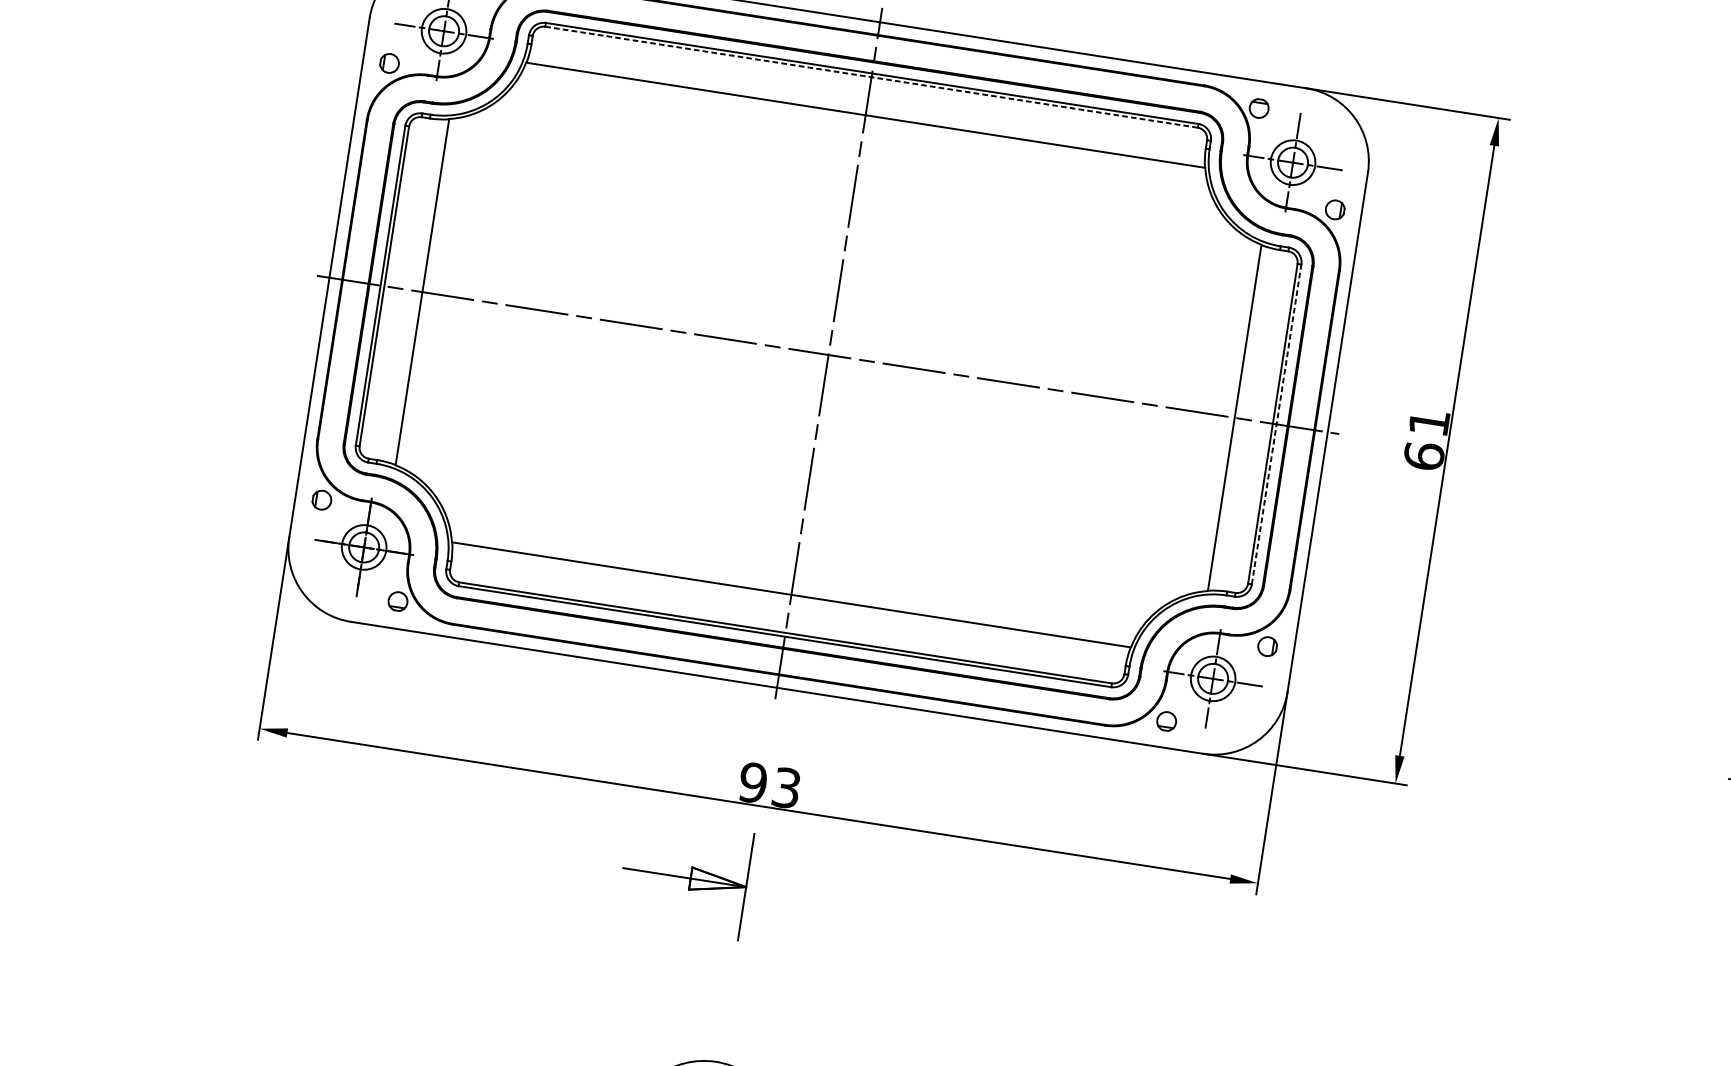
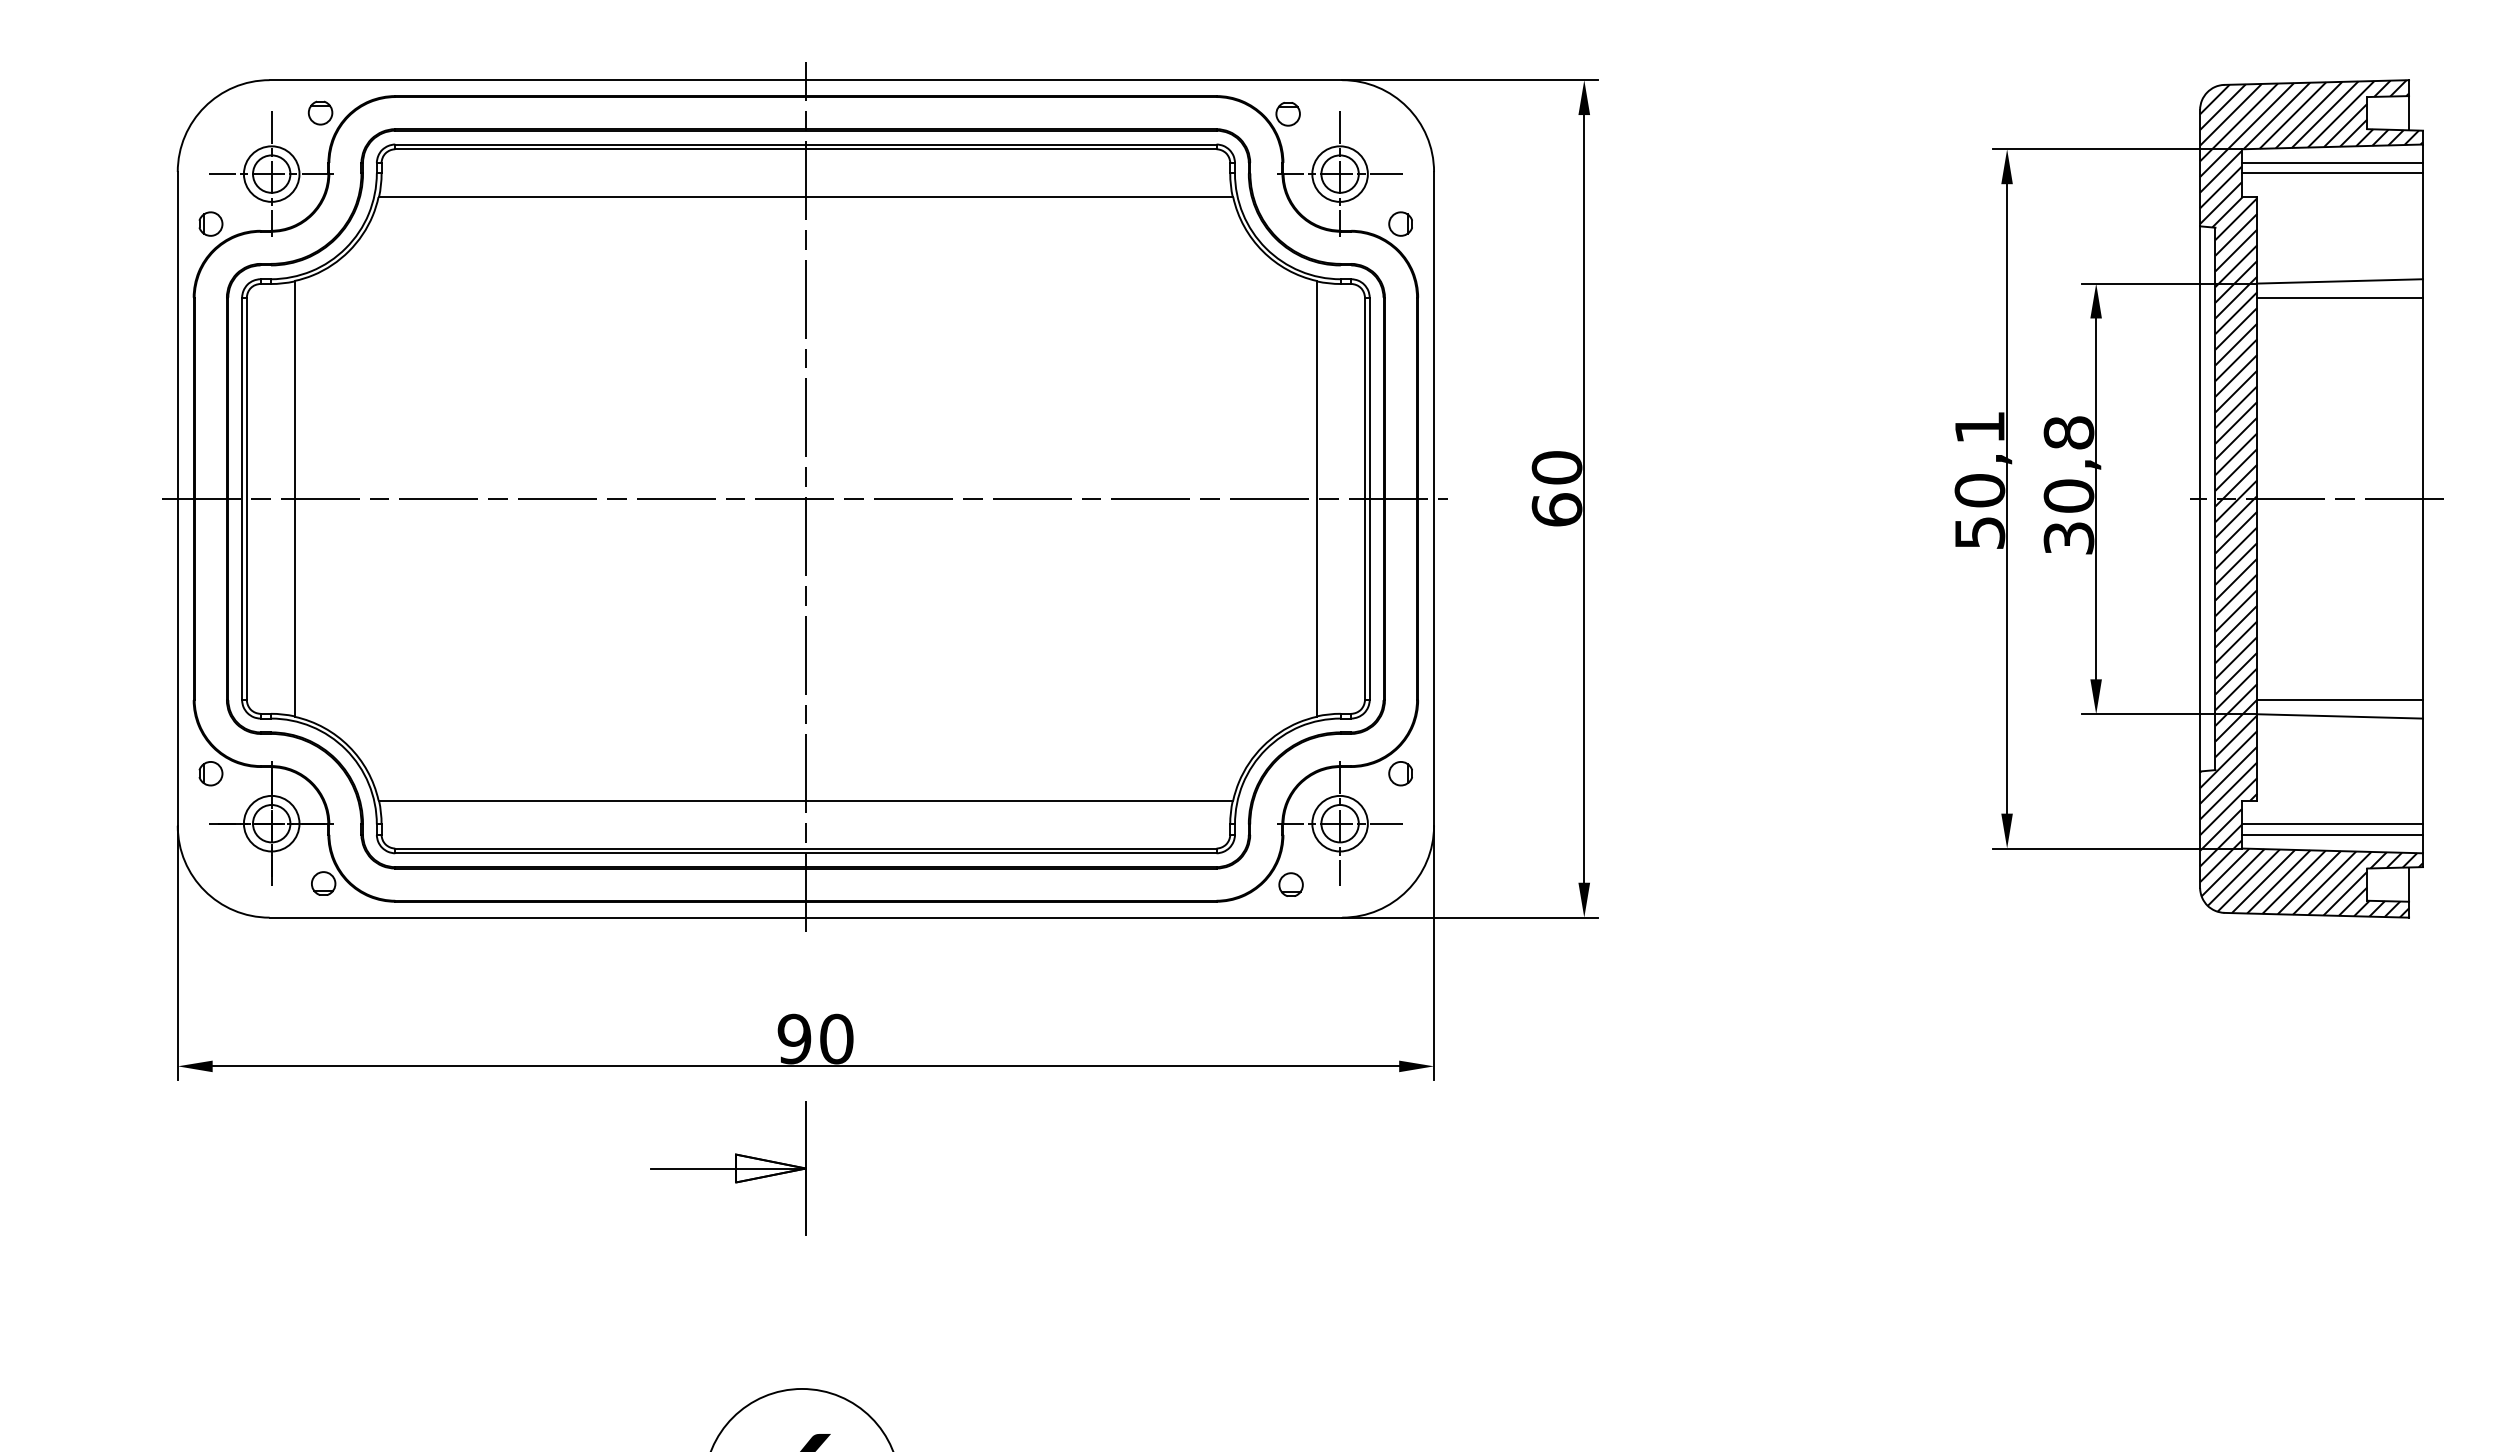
line: (871, 77) -> (805, 149), dashed -> solid
text: (1428, 422) -> (1556, 467), 61 -> 60
line: (1276, 424) -> (1369, 498), dashed -> solid
text: (786, 787) -> (836, 1038), 93 -> 90

